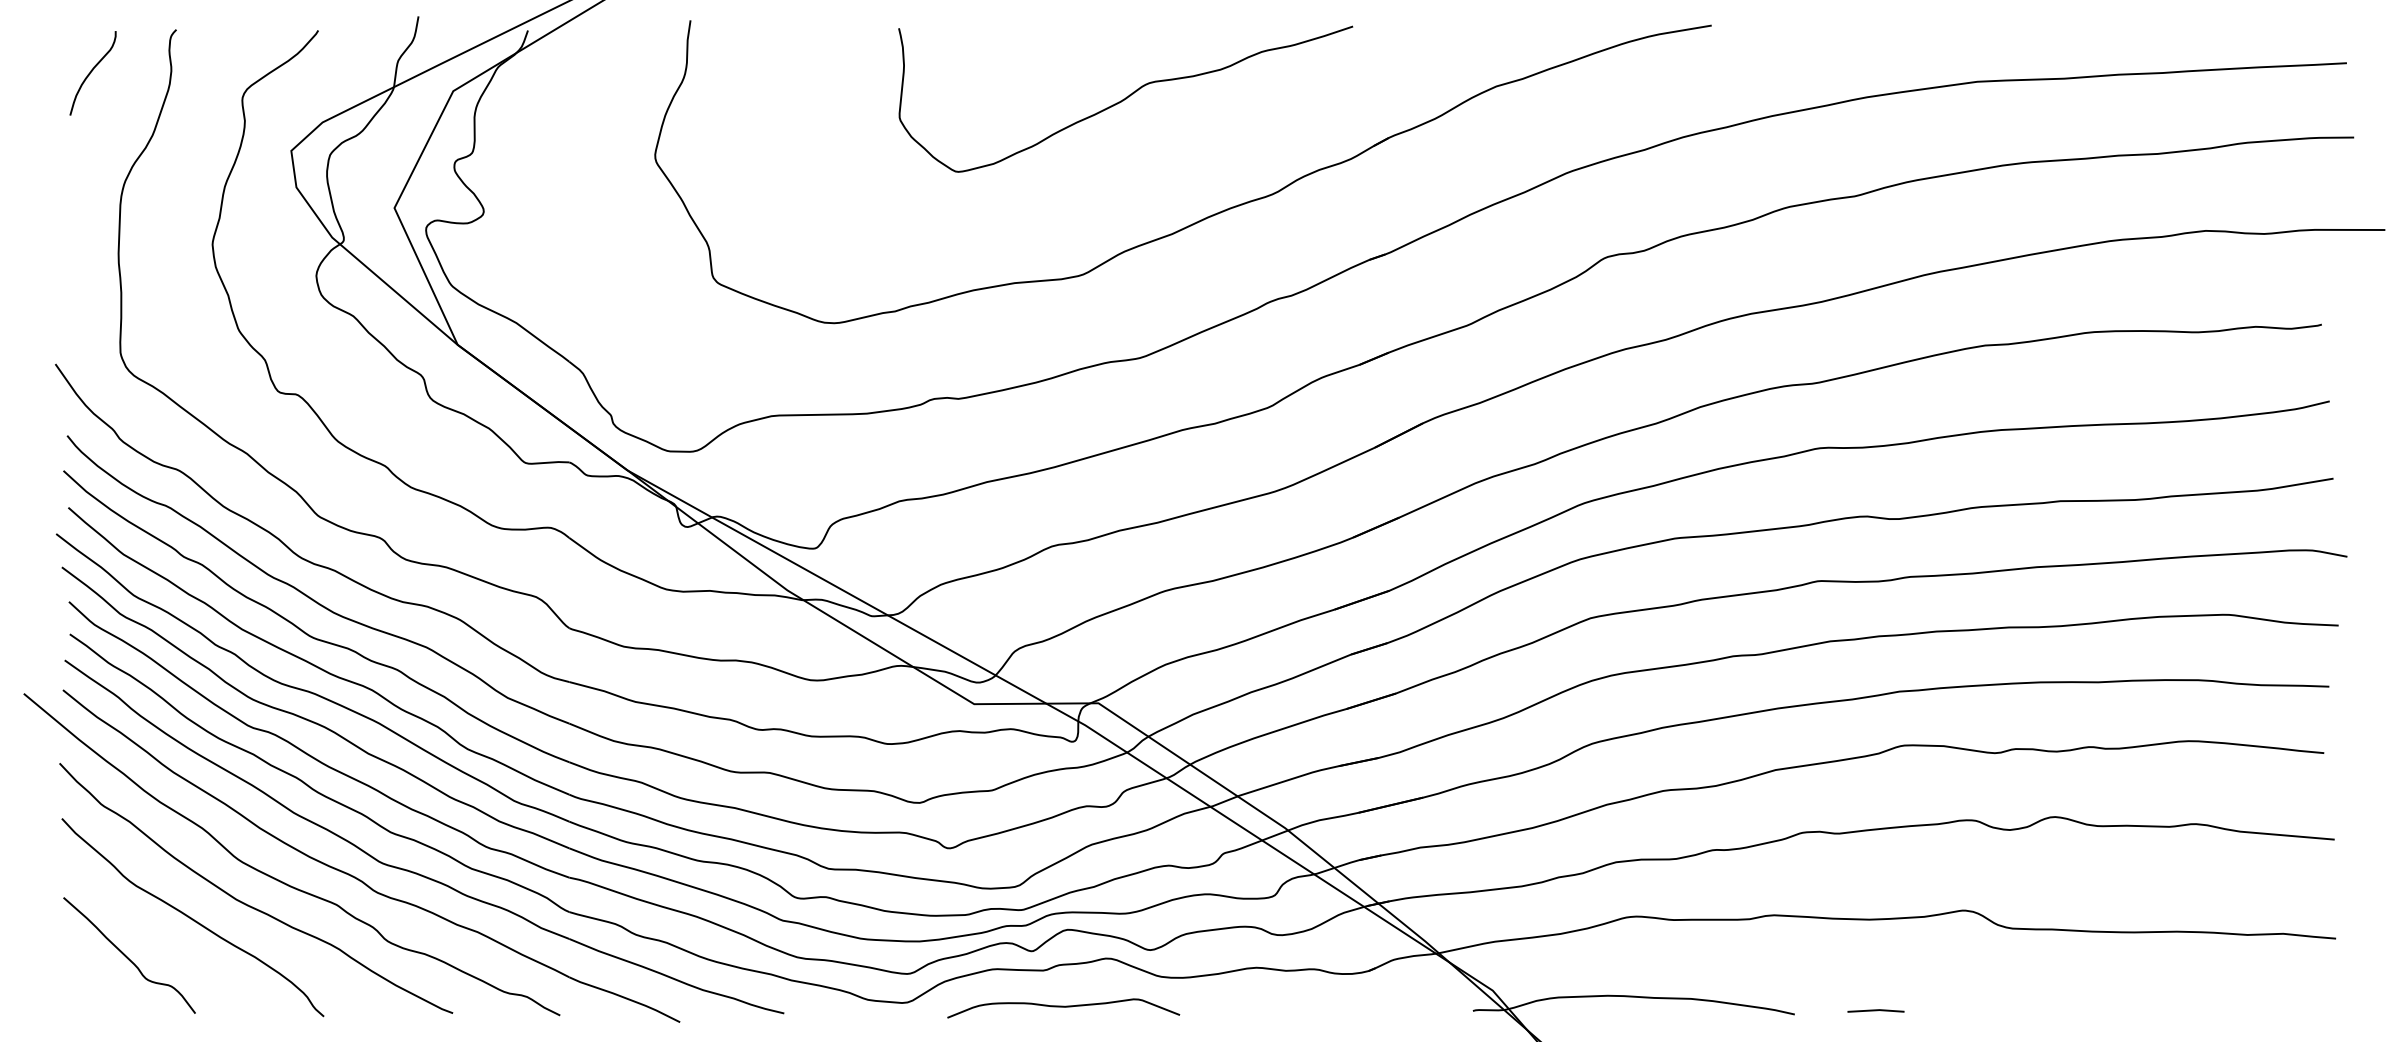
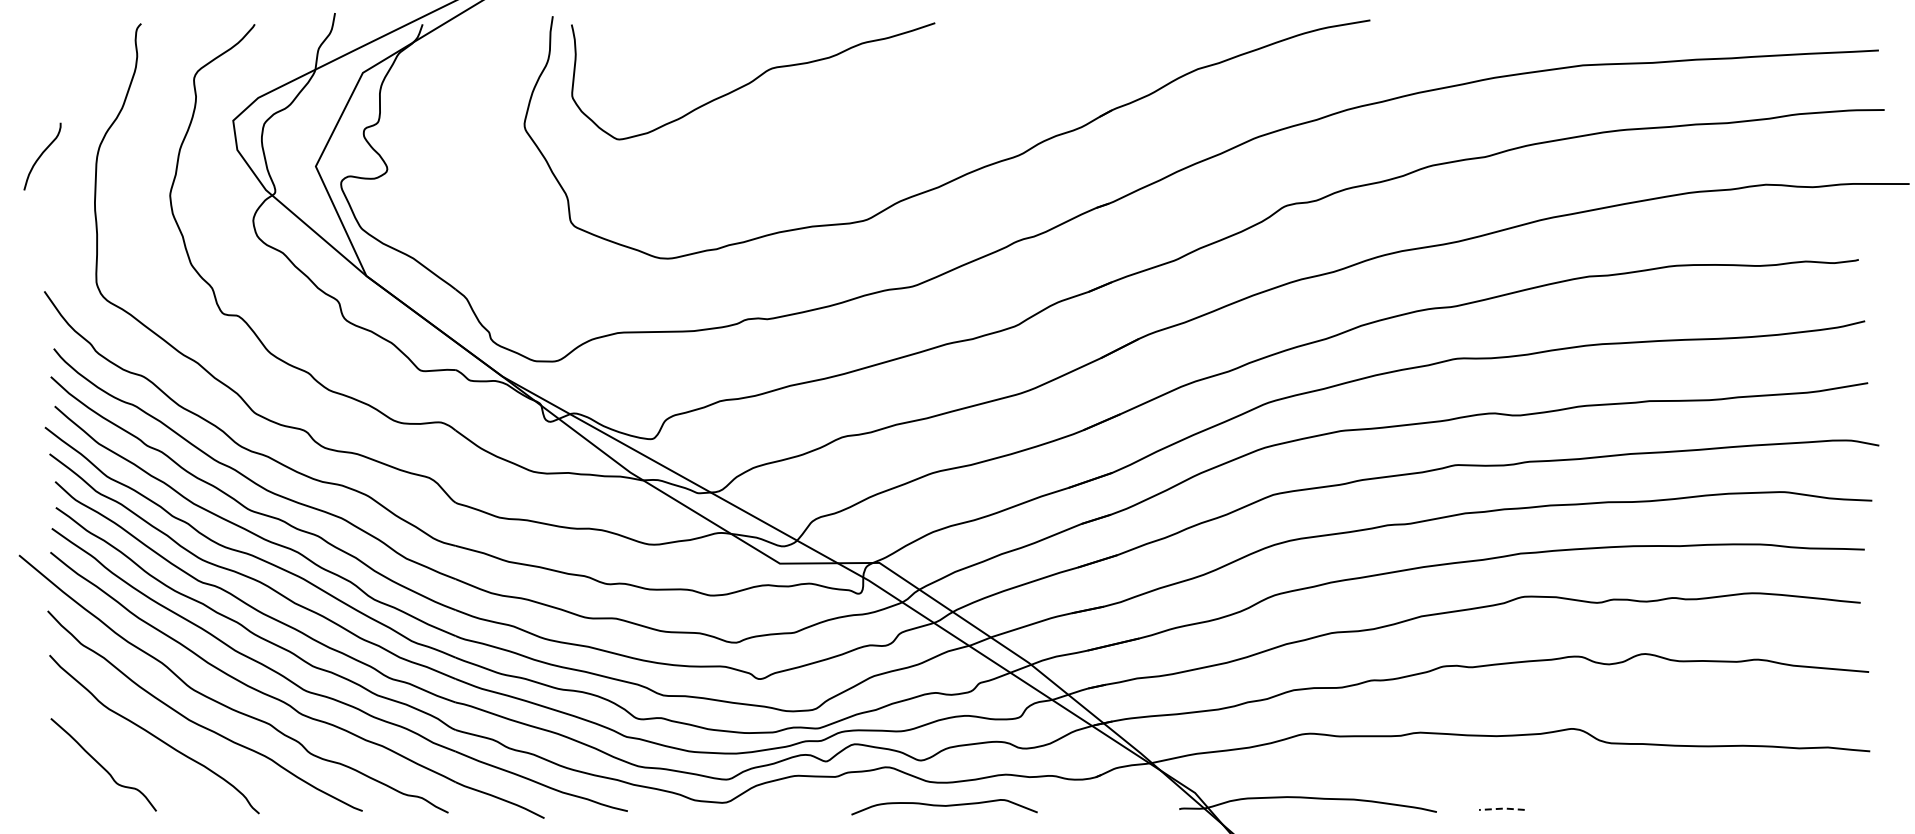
curve: (91, 73) -> (41, 156), moved
curve: (1126, 99) -> (753, 81), moved
curve: (1063, 1007) -> (944, 806), moved
line: (1876, 1010) -> (1502, 808), solid -> dashed

